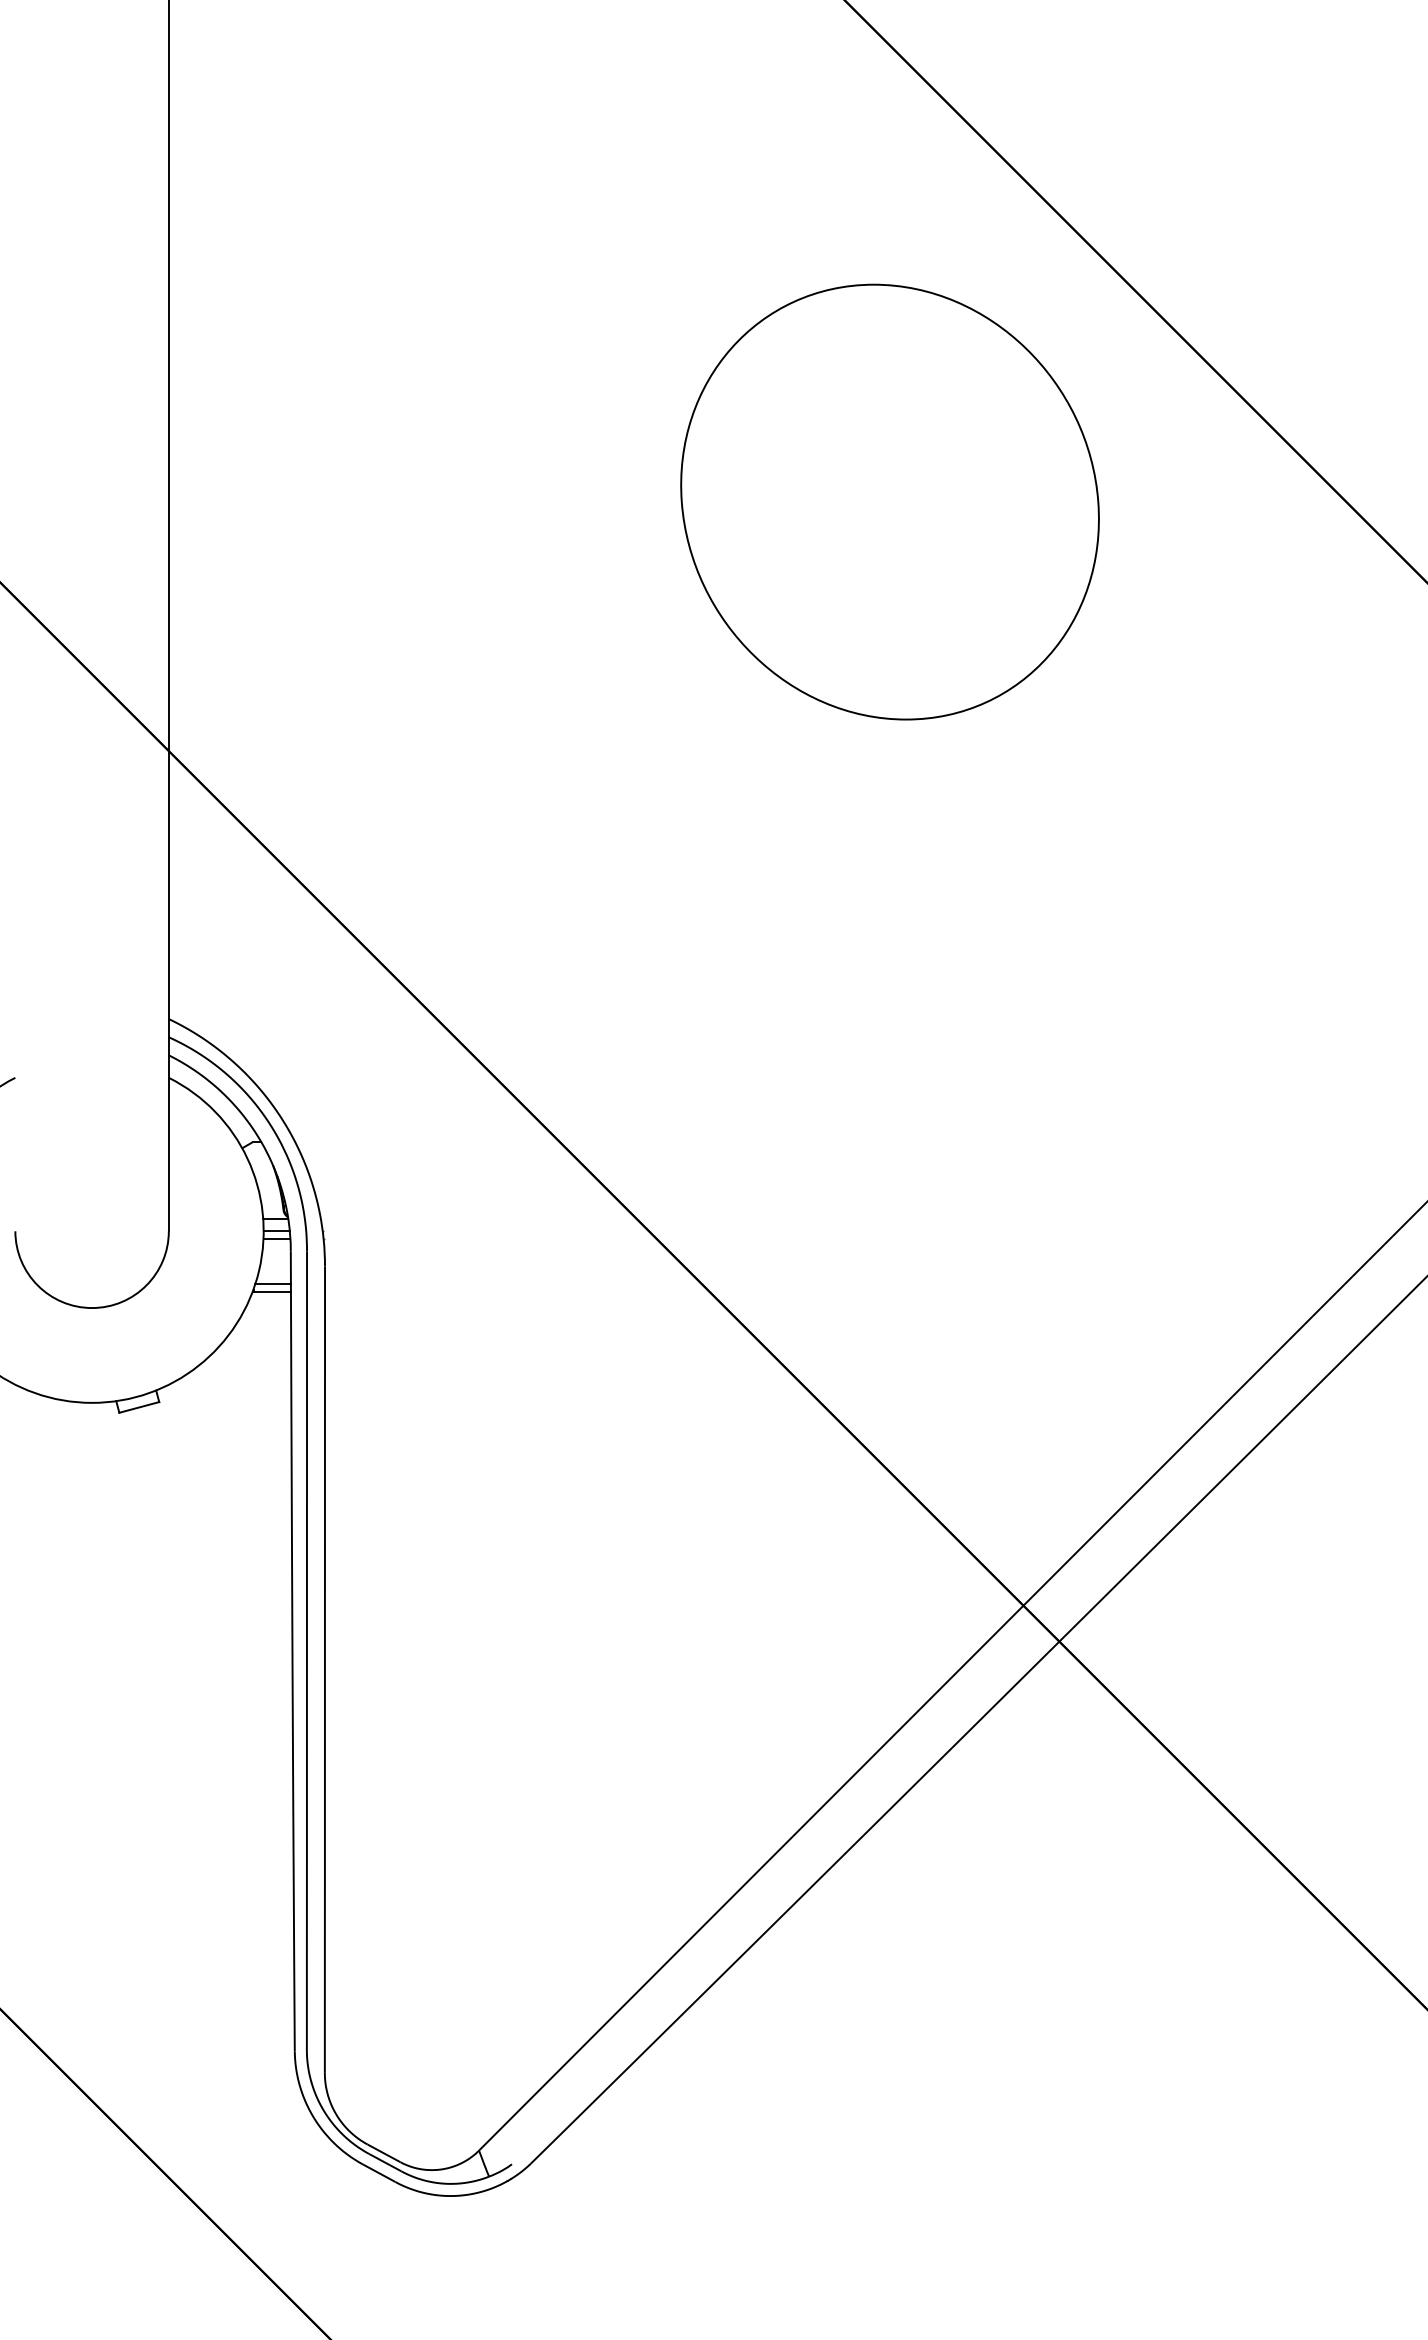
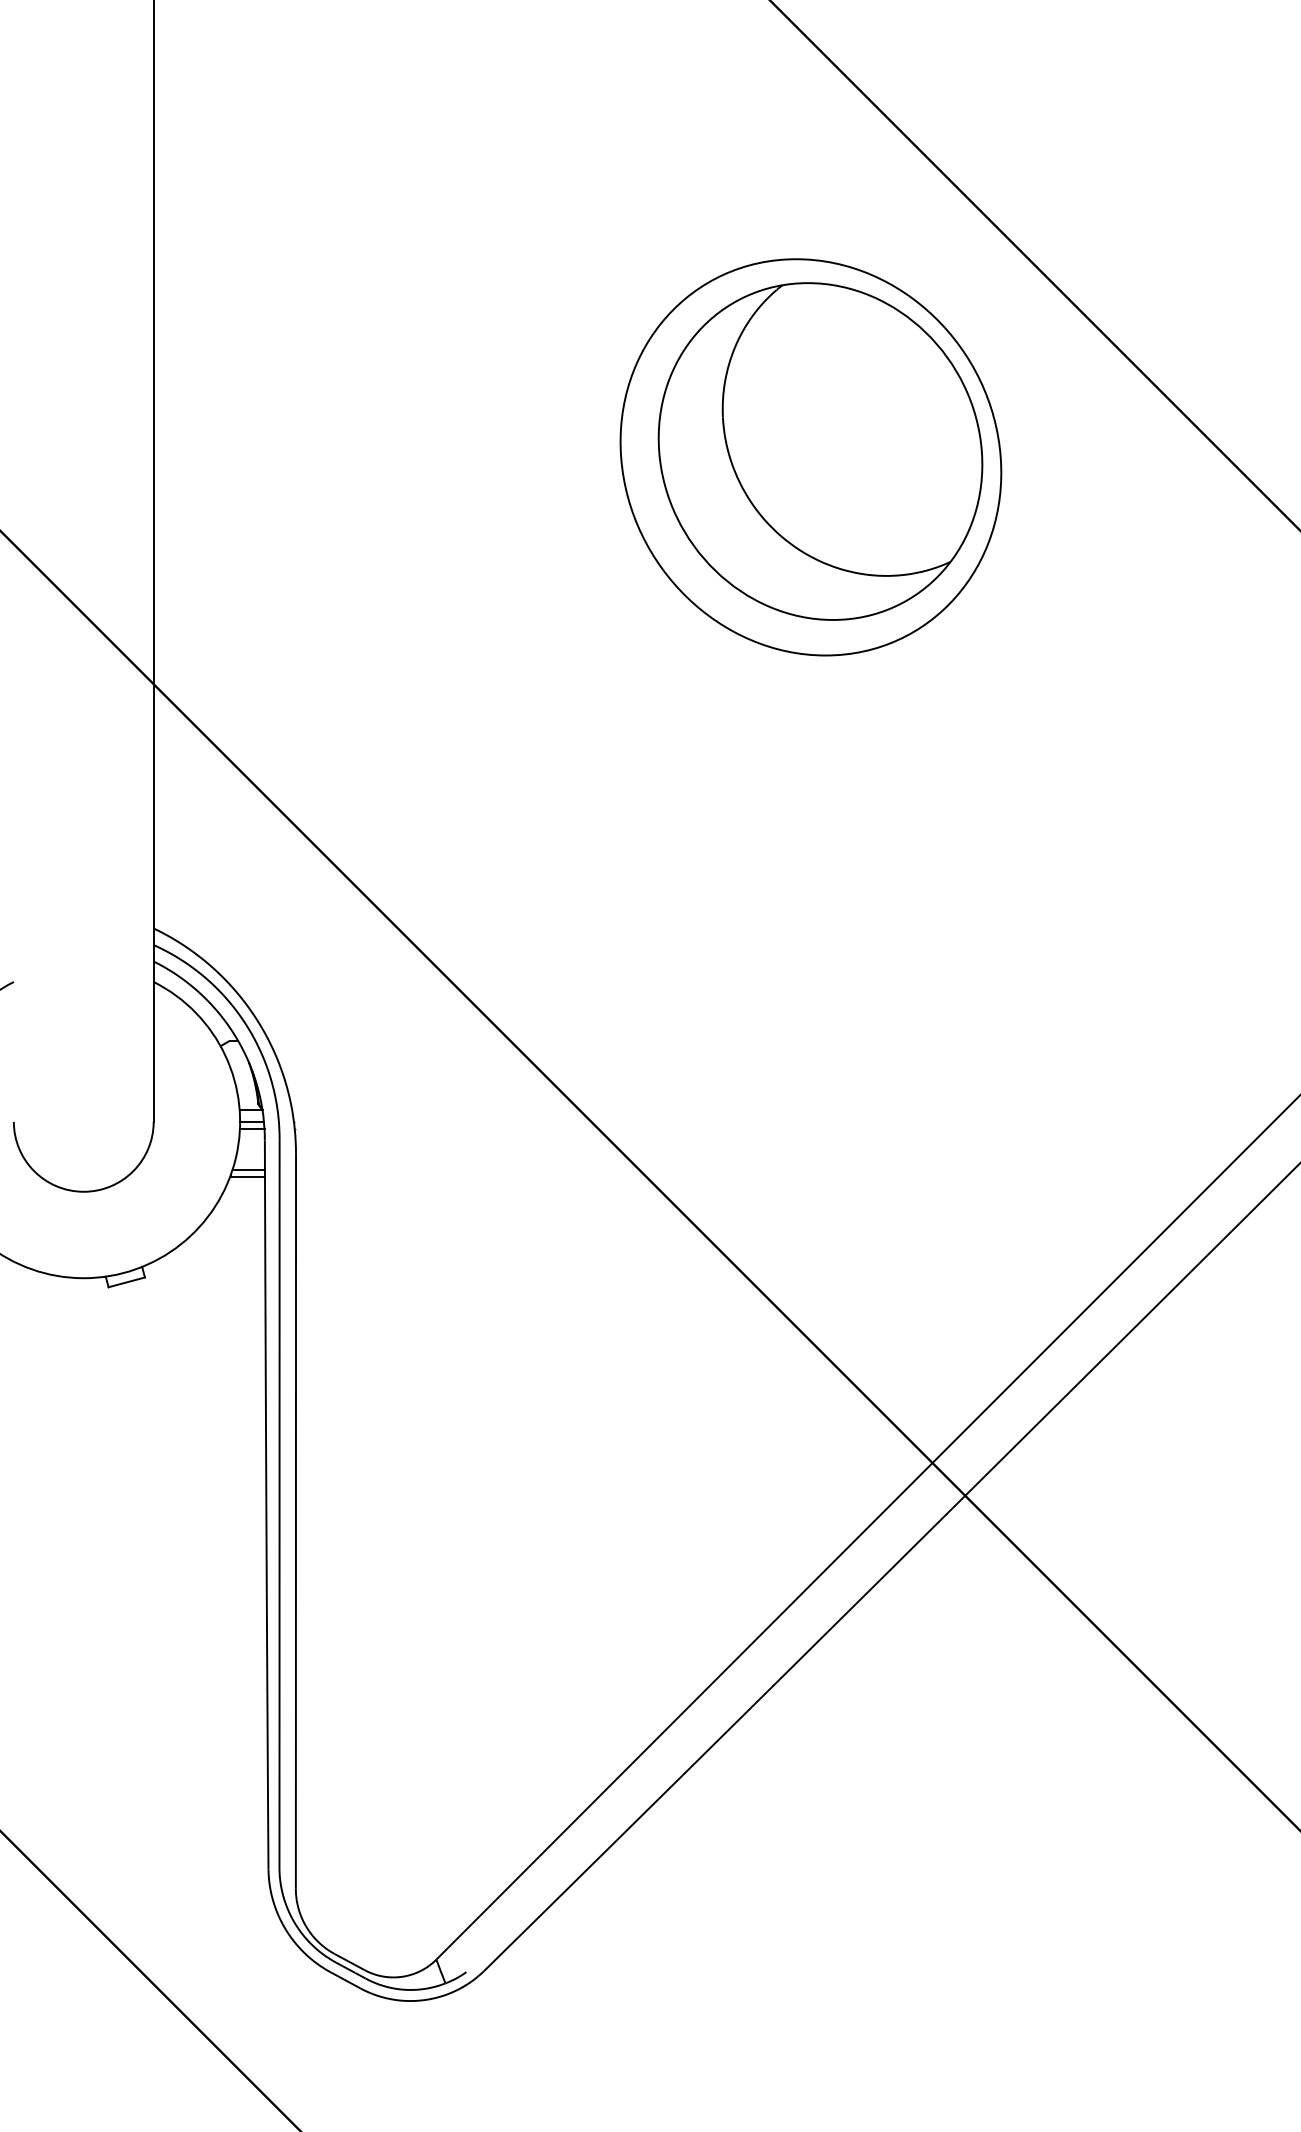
part: (900, 495) -> (820, 451), added

